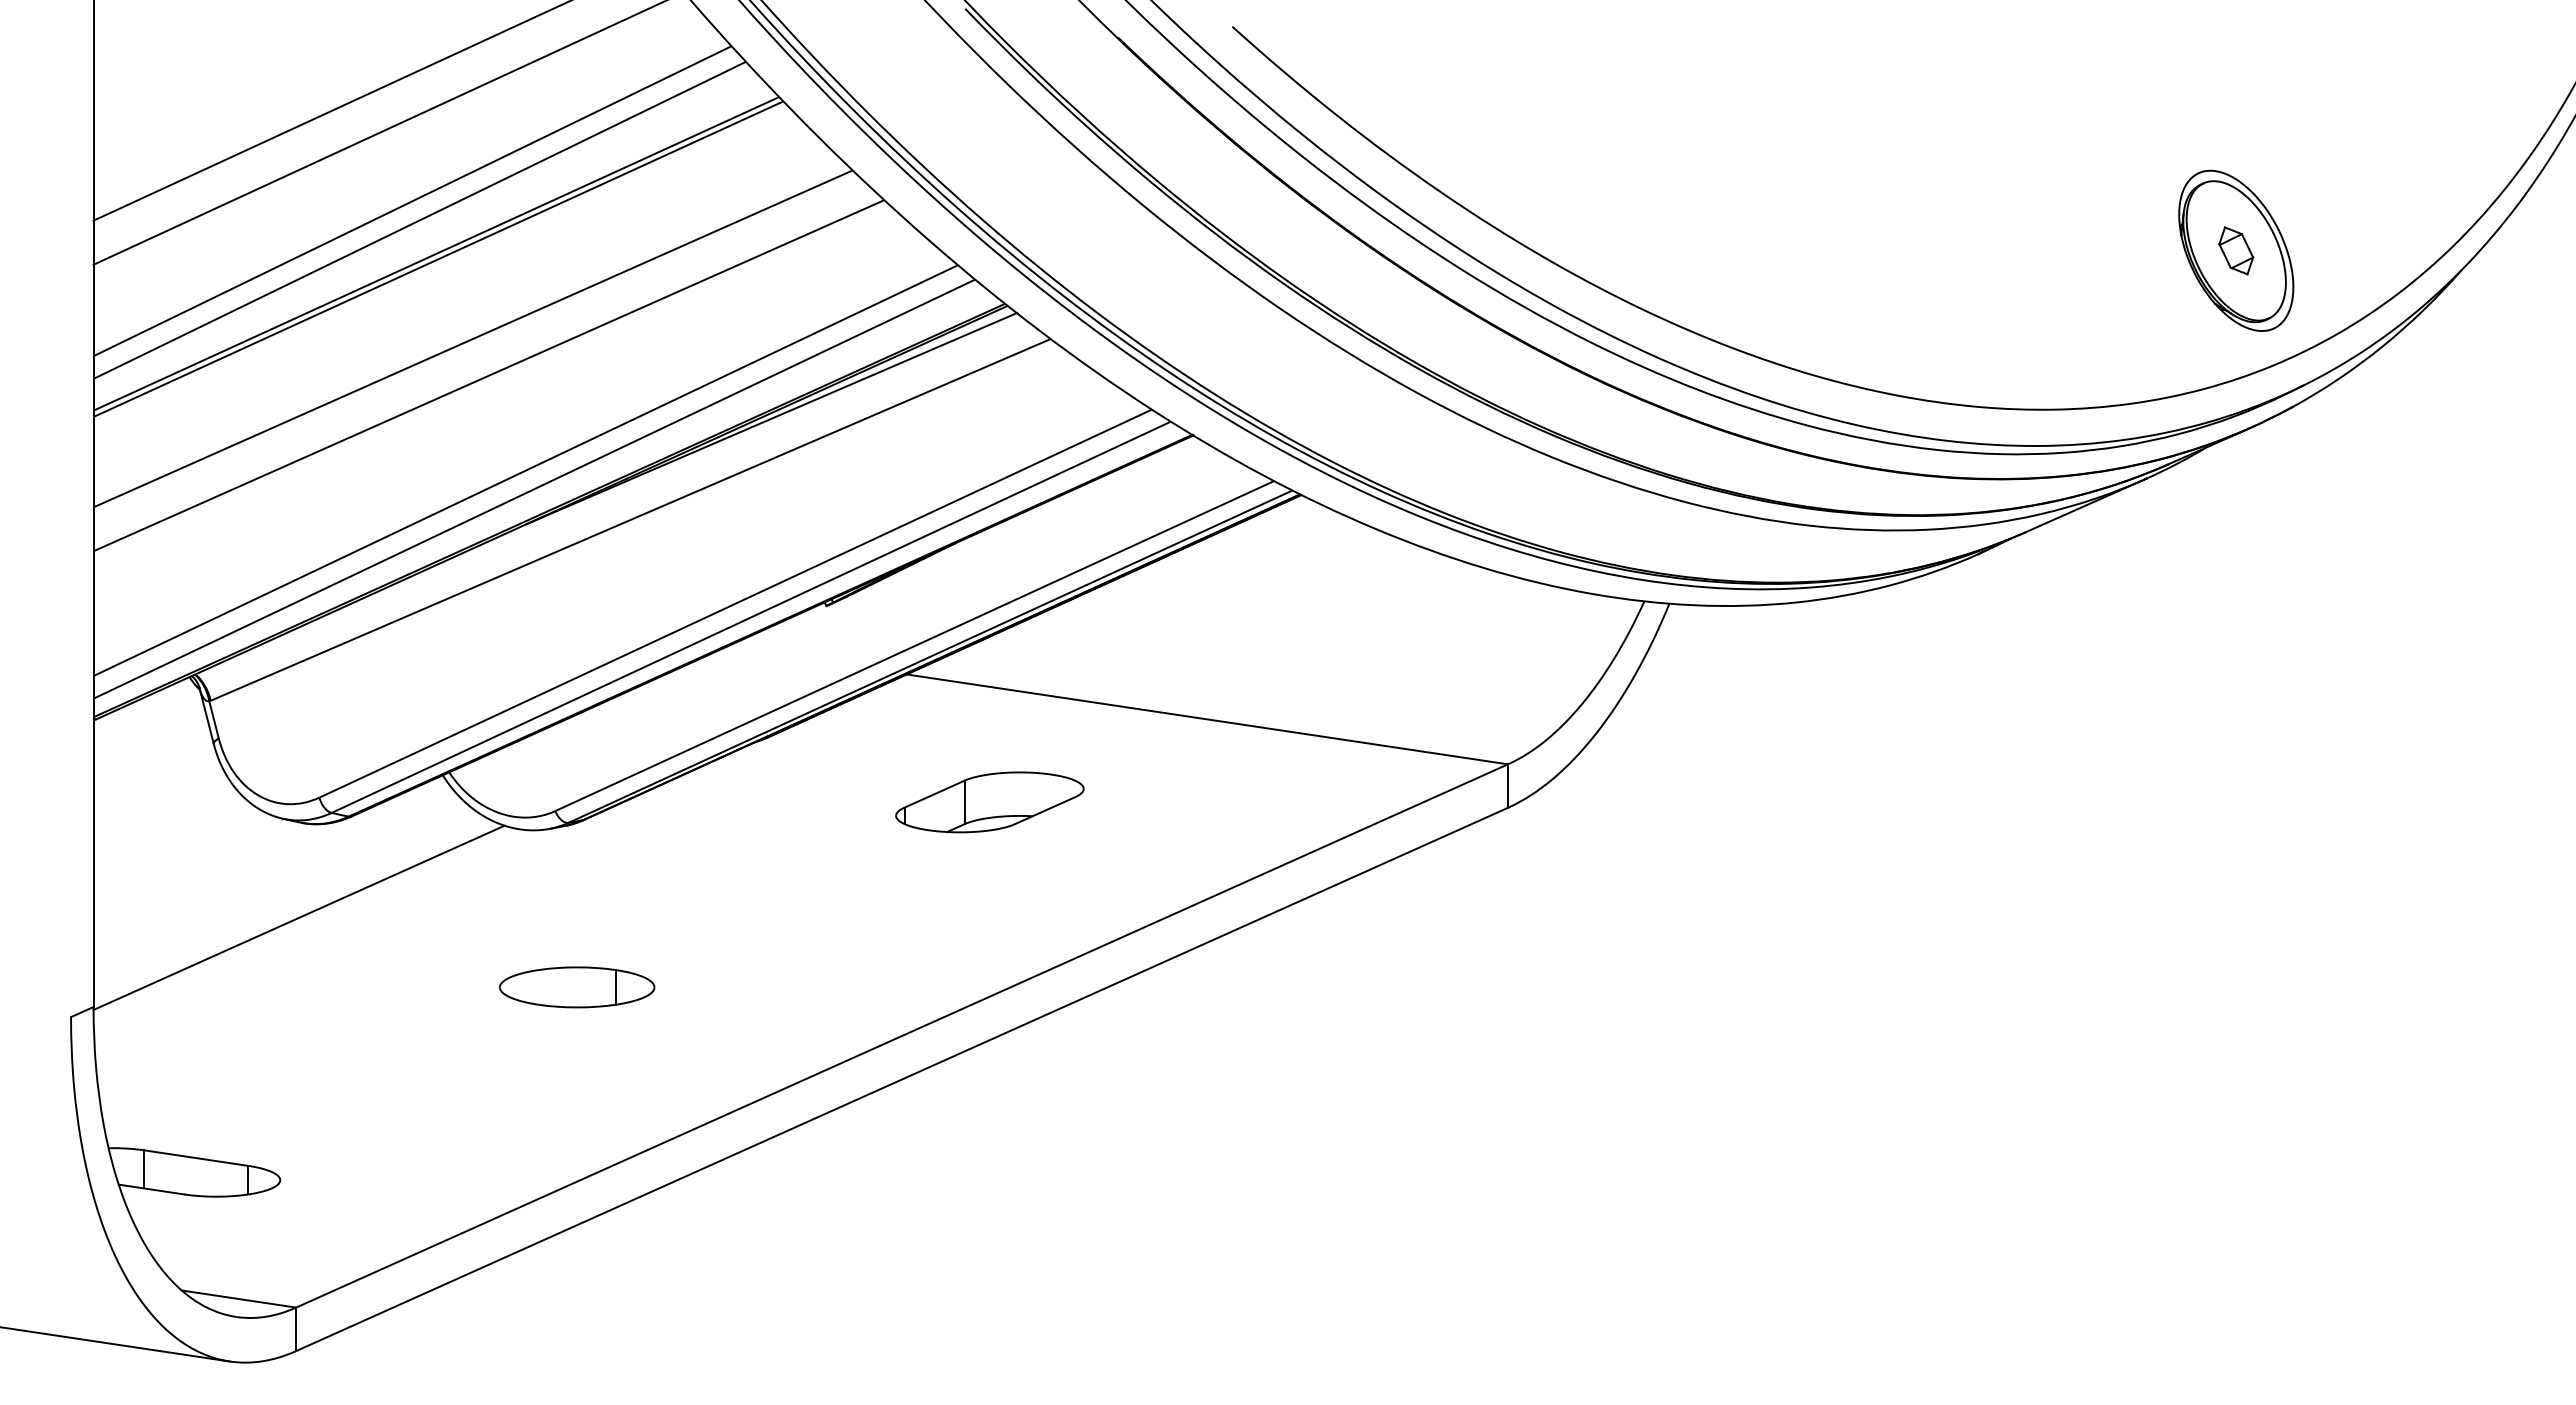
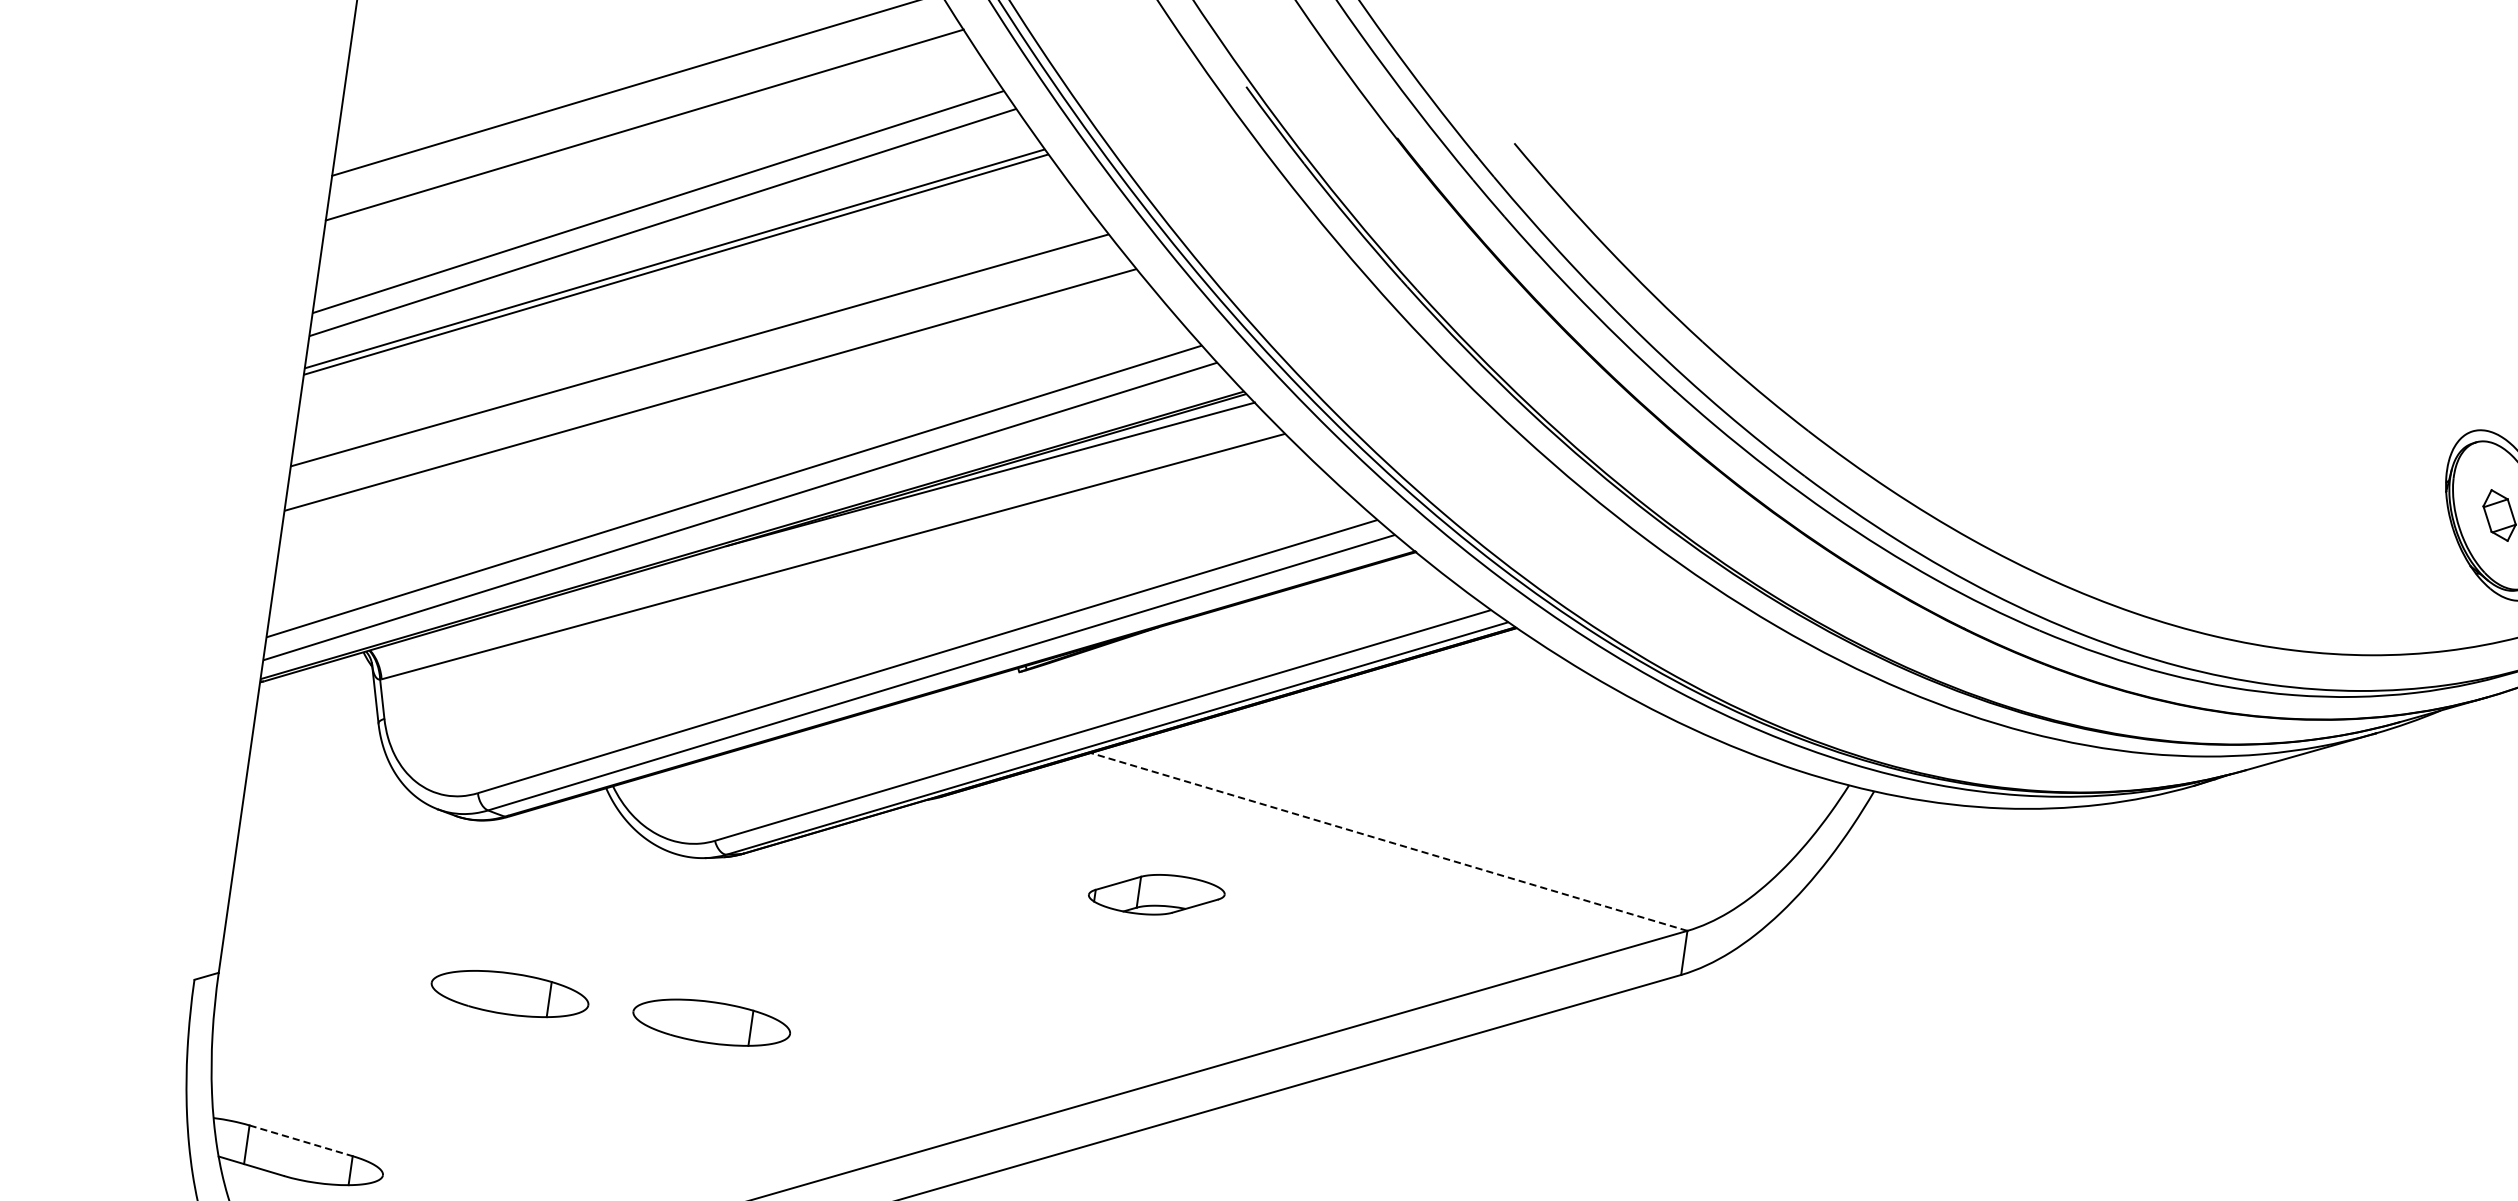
line: (1206, 719) -> (1388, 841), solid -> dashed
part: (989, 802) -> (1156, 894), size x0.7
line: (298, 917) -> (439, 911), removed
part: (378, 987) -> (510, 994), added
line: (196, 1158) -> (301, 1141), solid -> dashed

